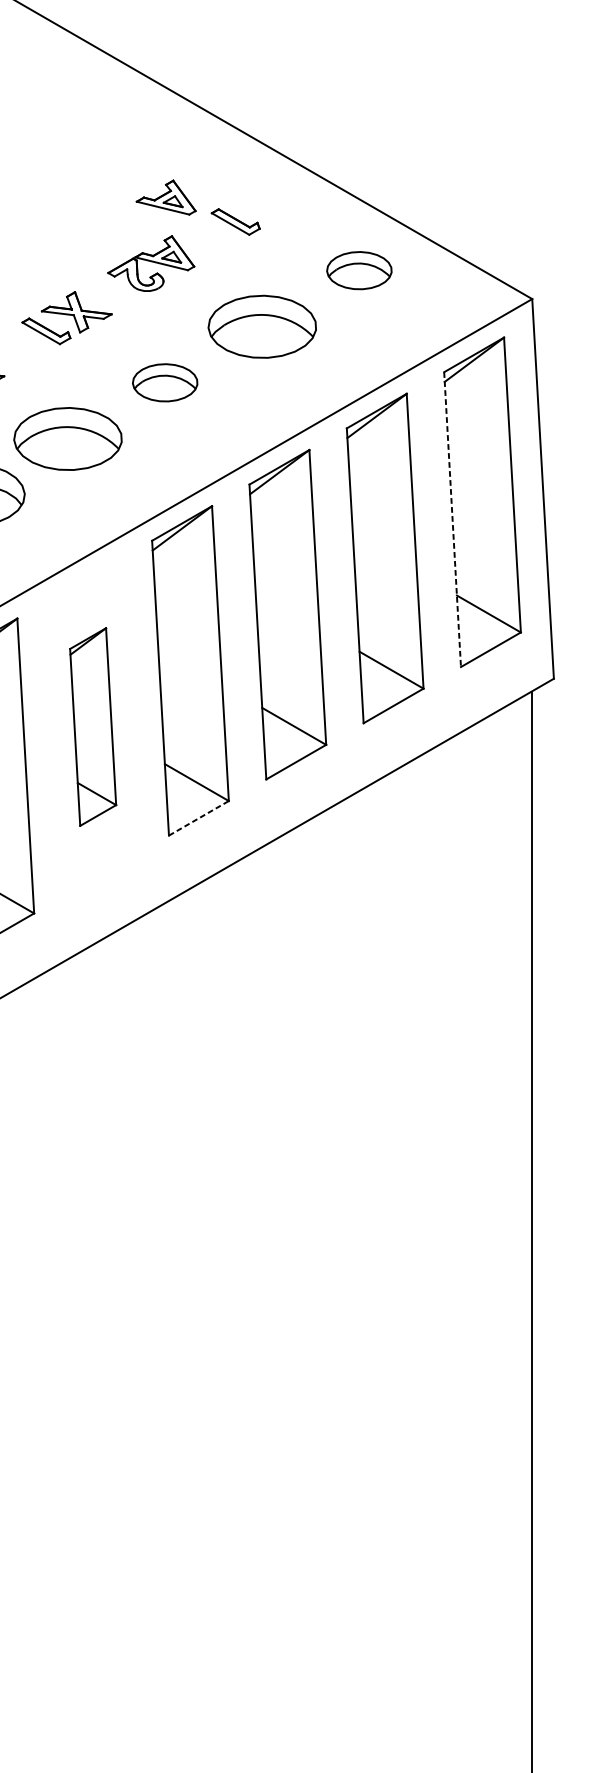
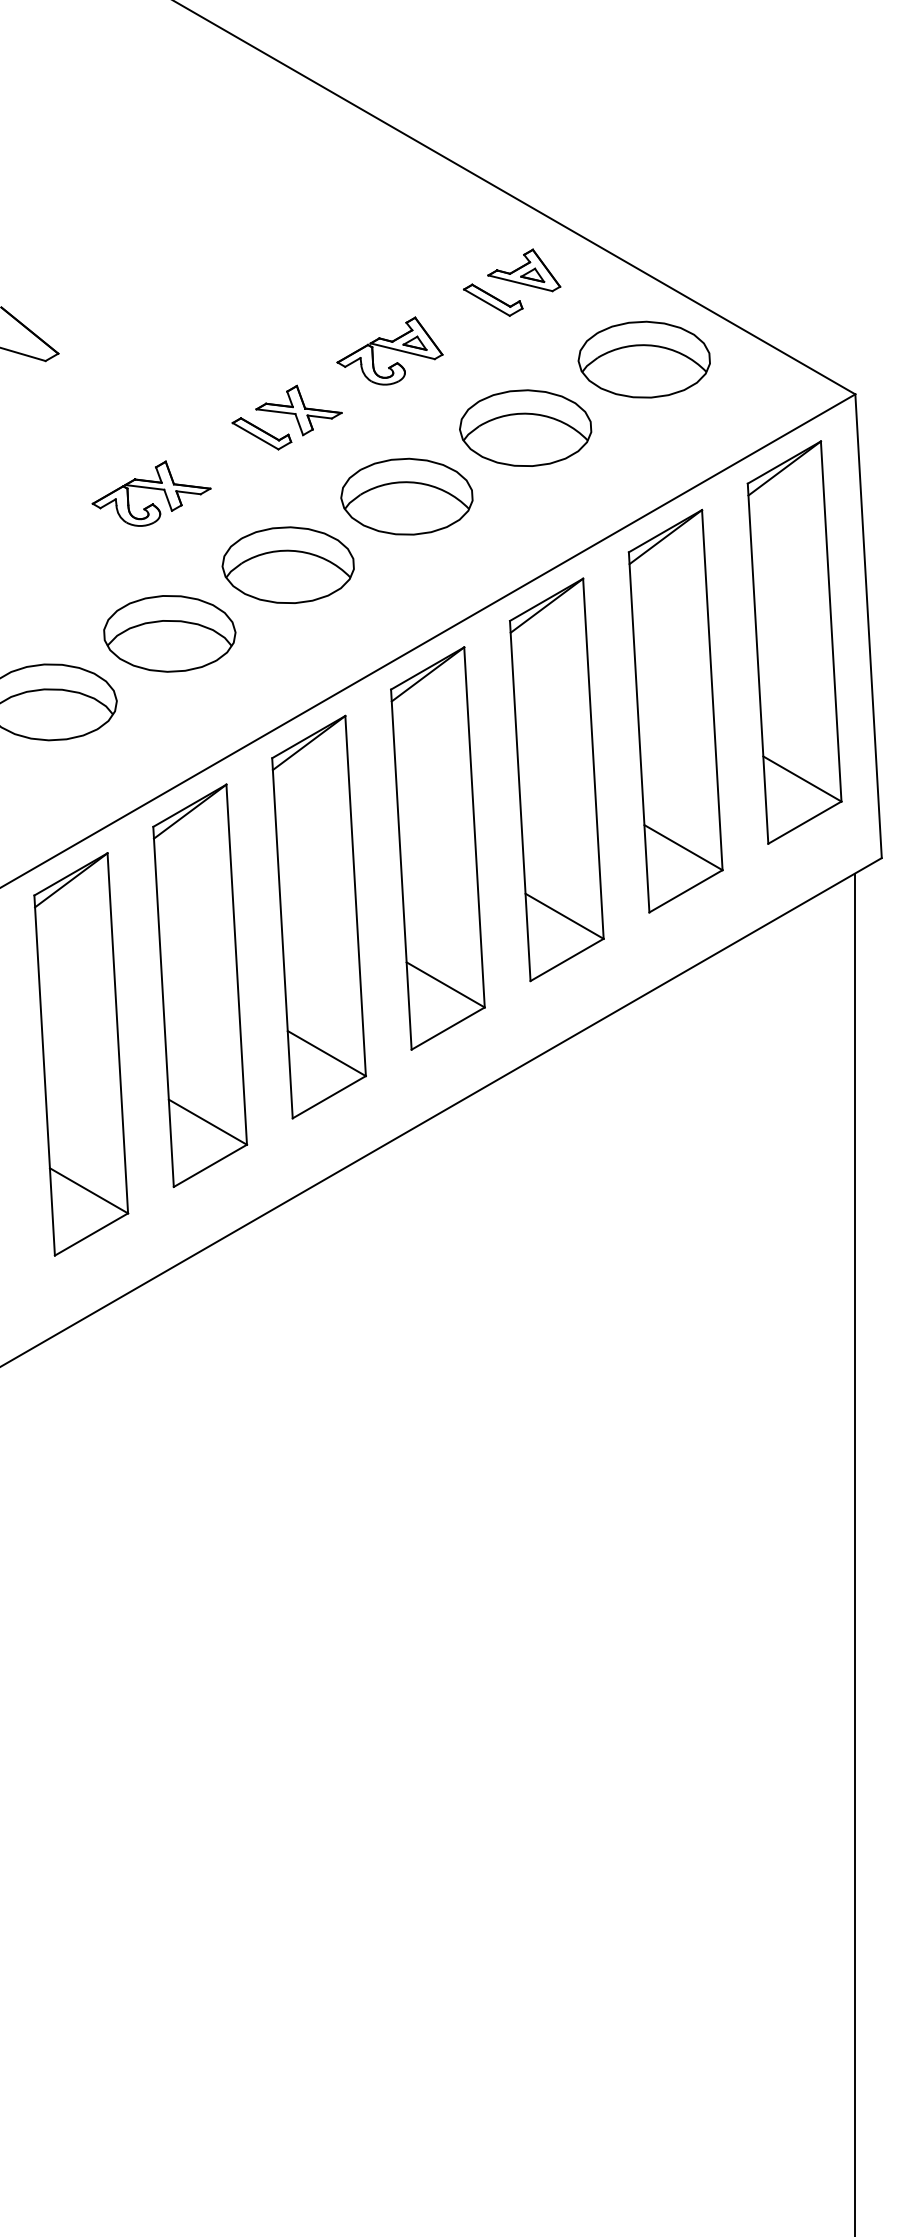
part: (166, 197) -> (524, 270), moved
part: (358, 270) -> (643, 359), size x1.67
part: (164, 382) -> (406, 496), size x1.67
line: (452, 520) -> (758, 664), dashed -> solid
part: (92, 726) -> (318, 916), size x1.67
line: (199, 818) -> (448, 1028), dashed -> solid

